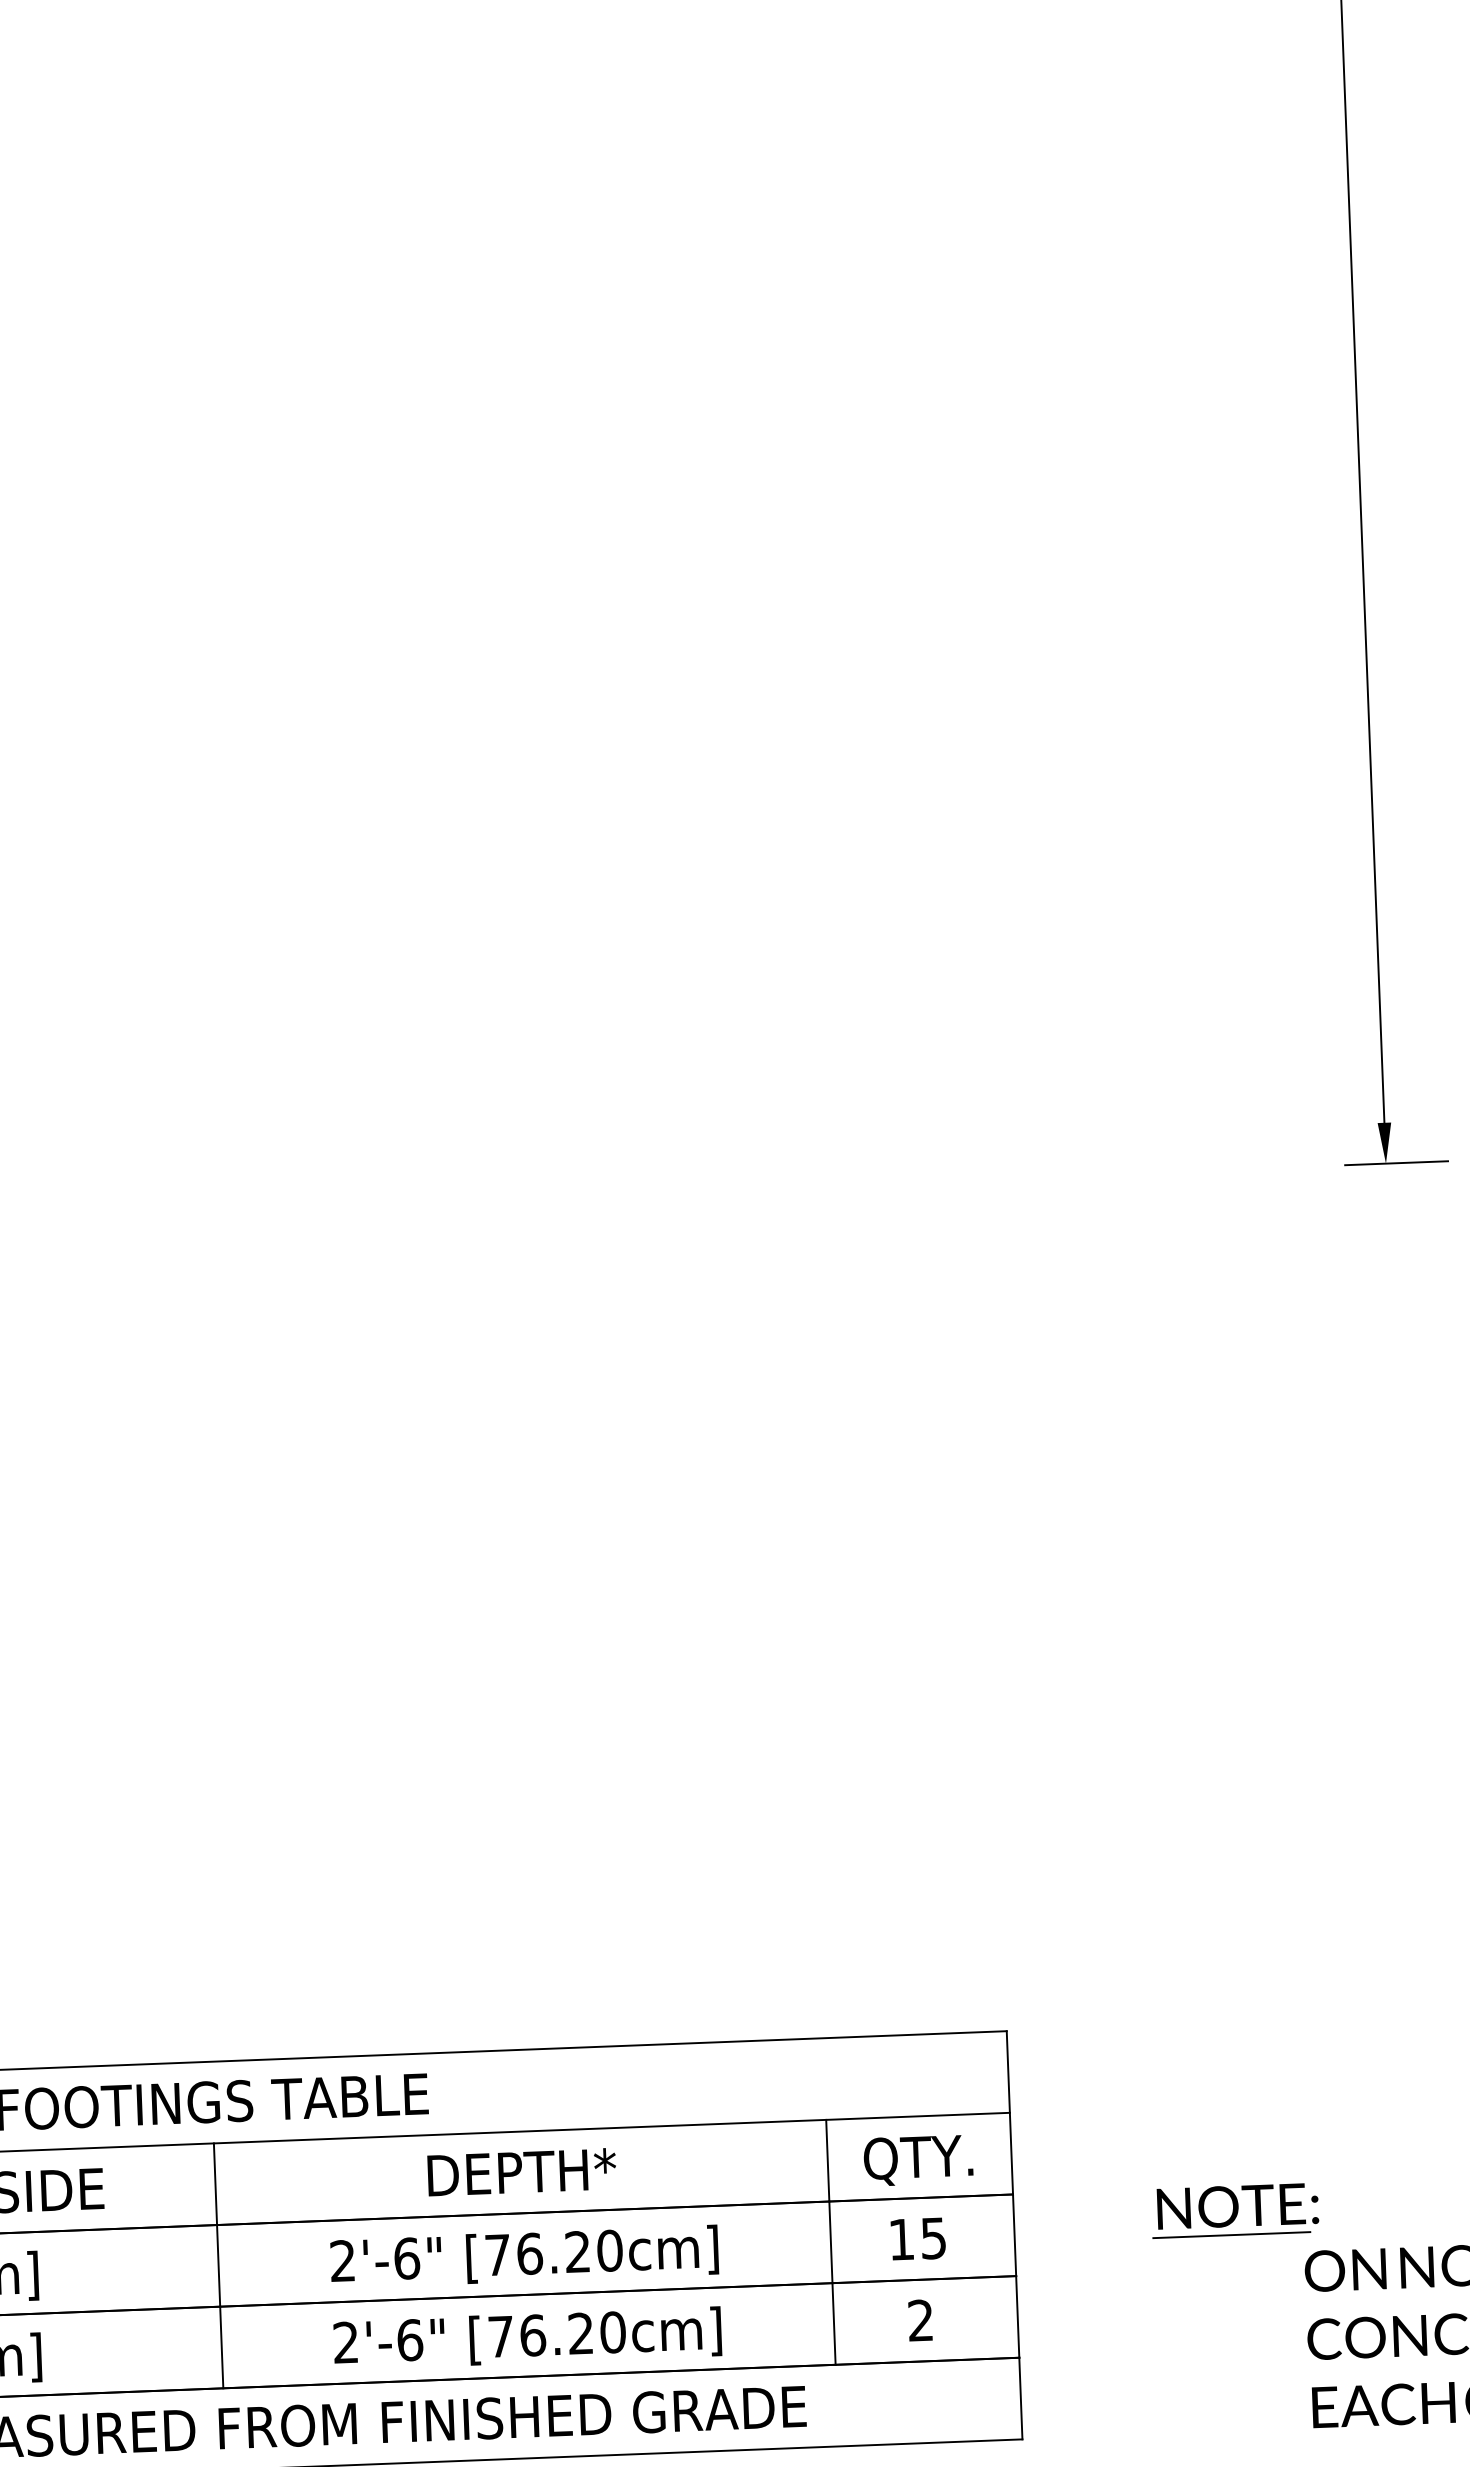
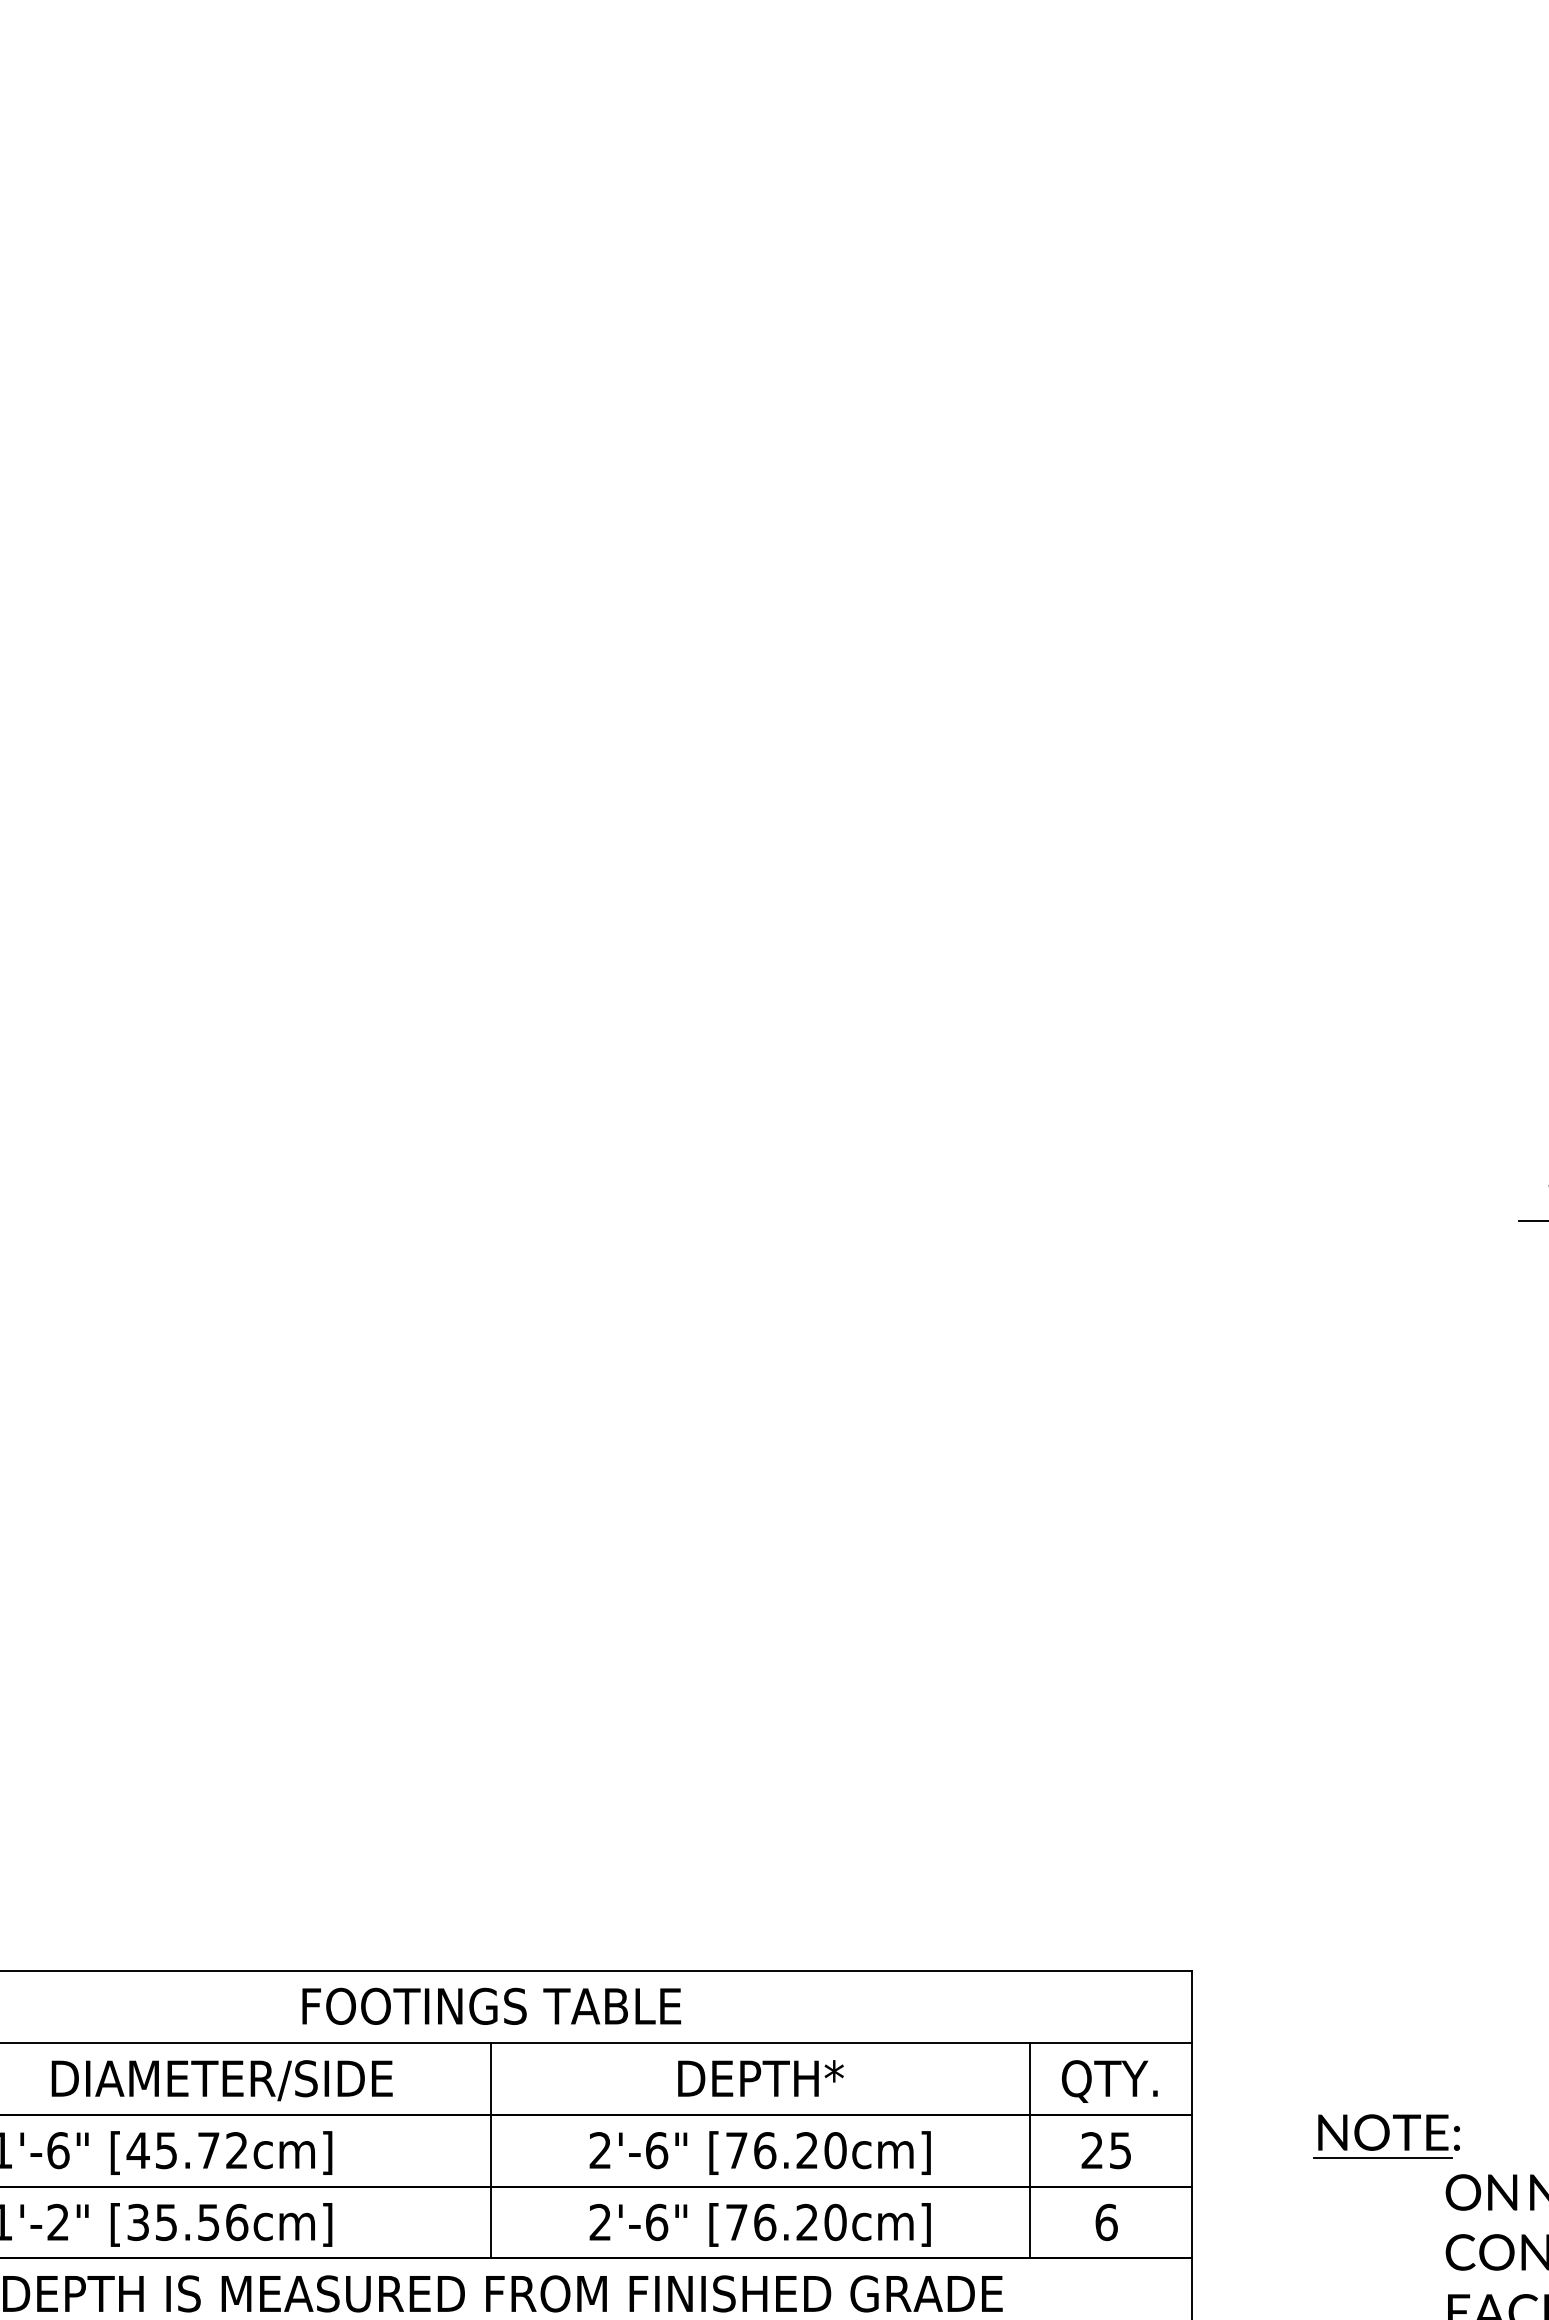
text: (900, 2239) -> (1091, 2150), 15 -> 25
text: (920, 2320) -> (1106, 2222), 2 -> 6

